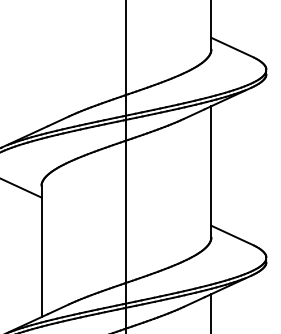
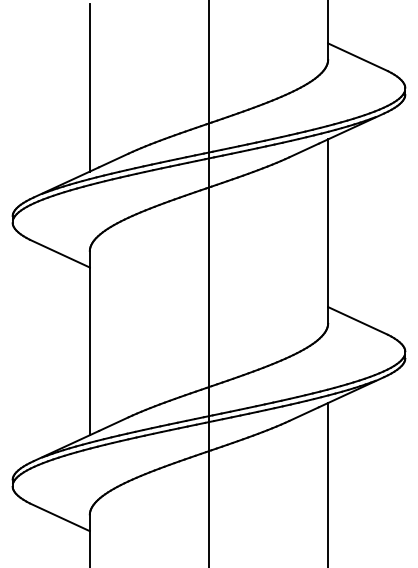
line: (41, 69) -> (89, 87), added

